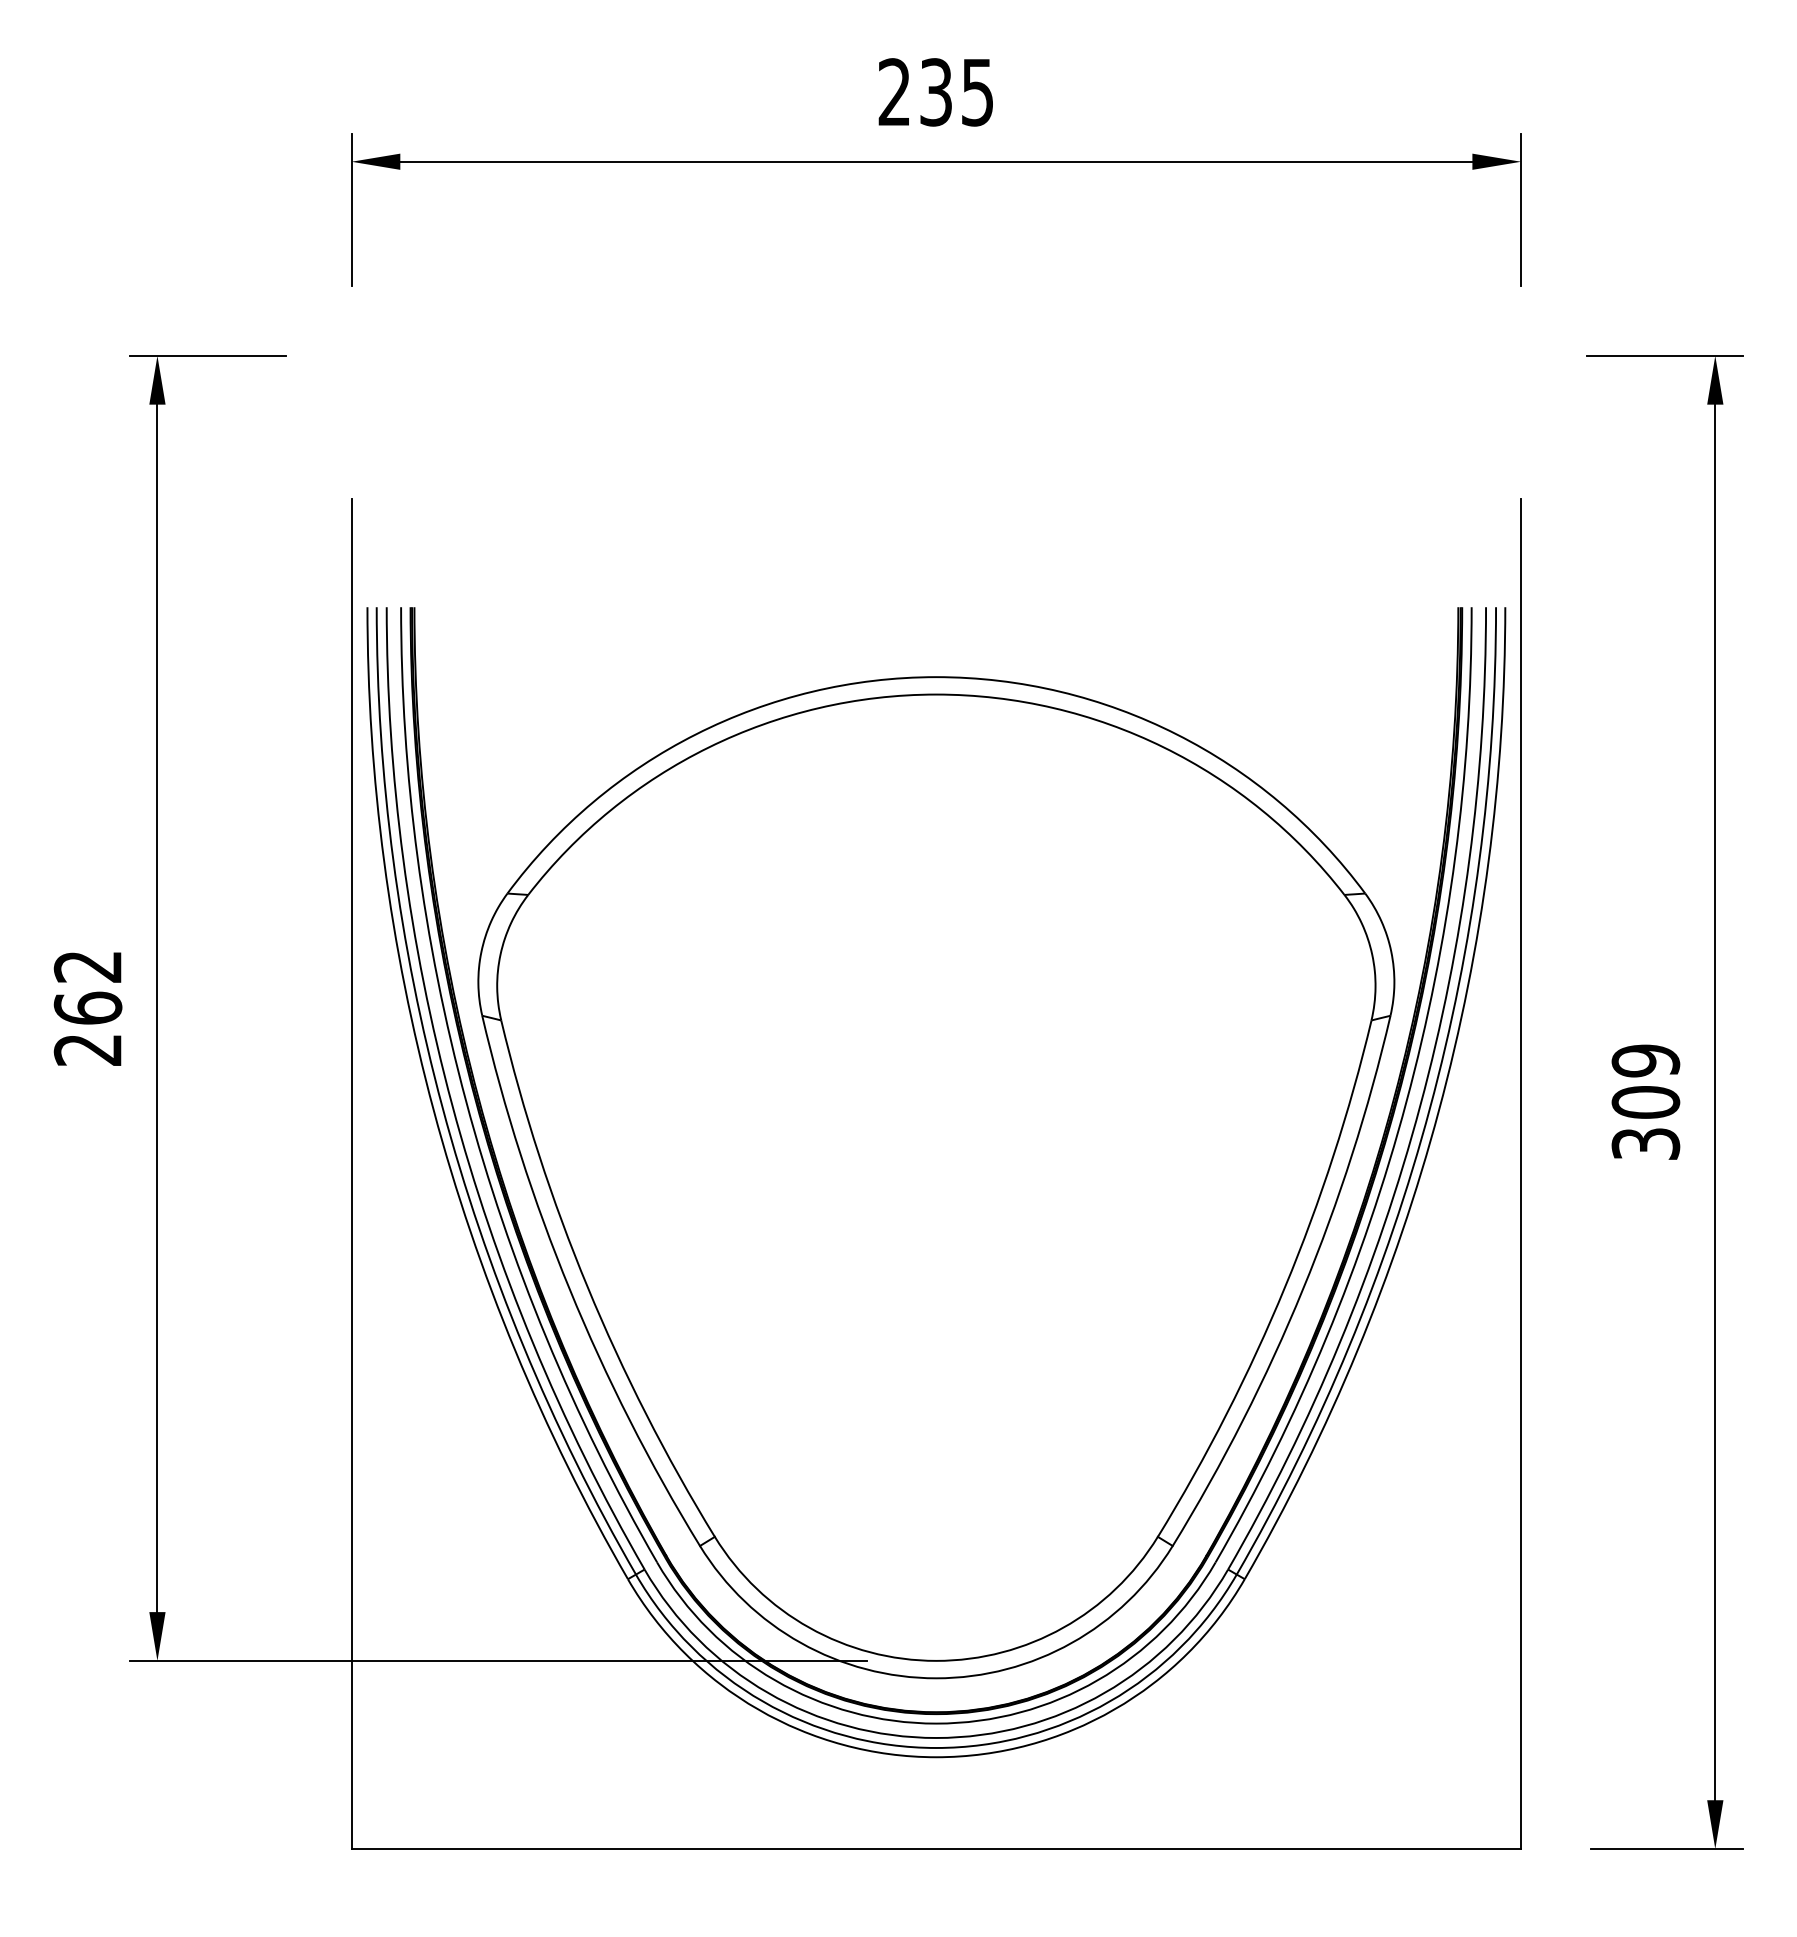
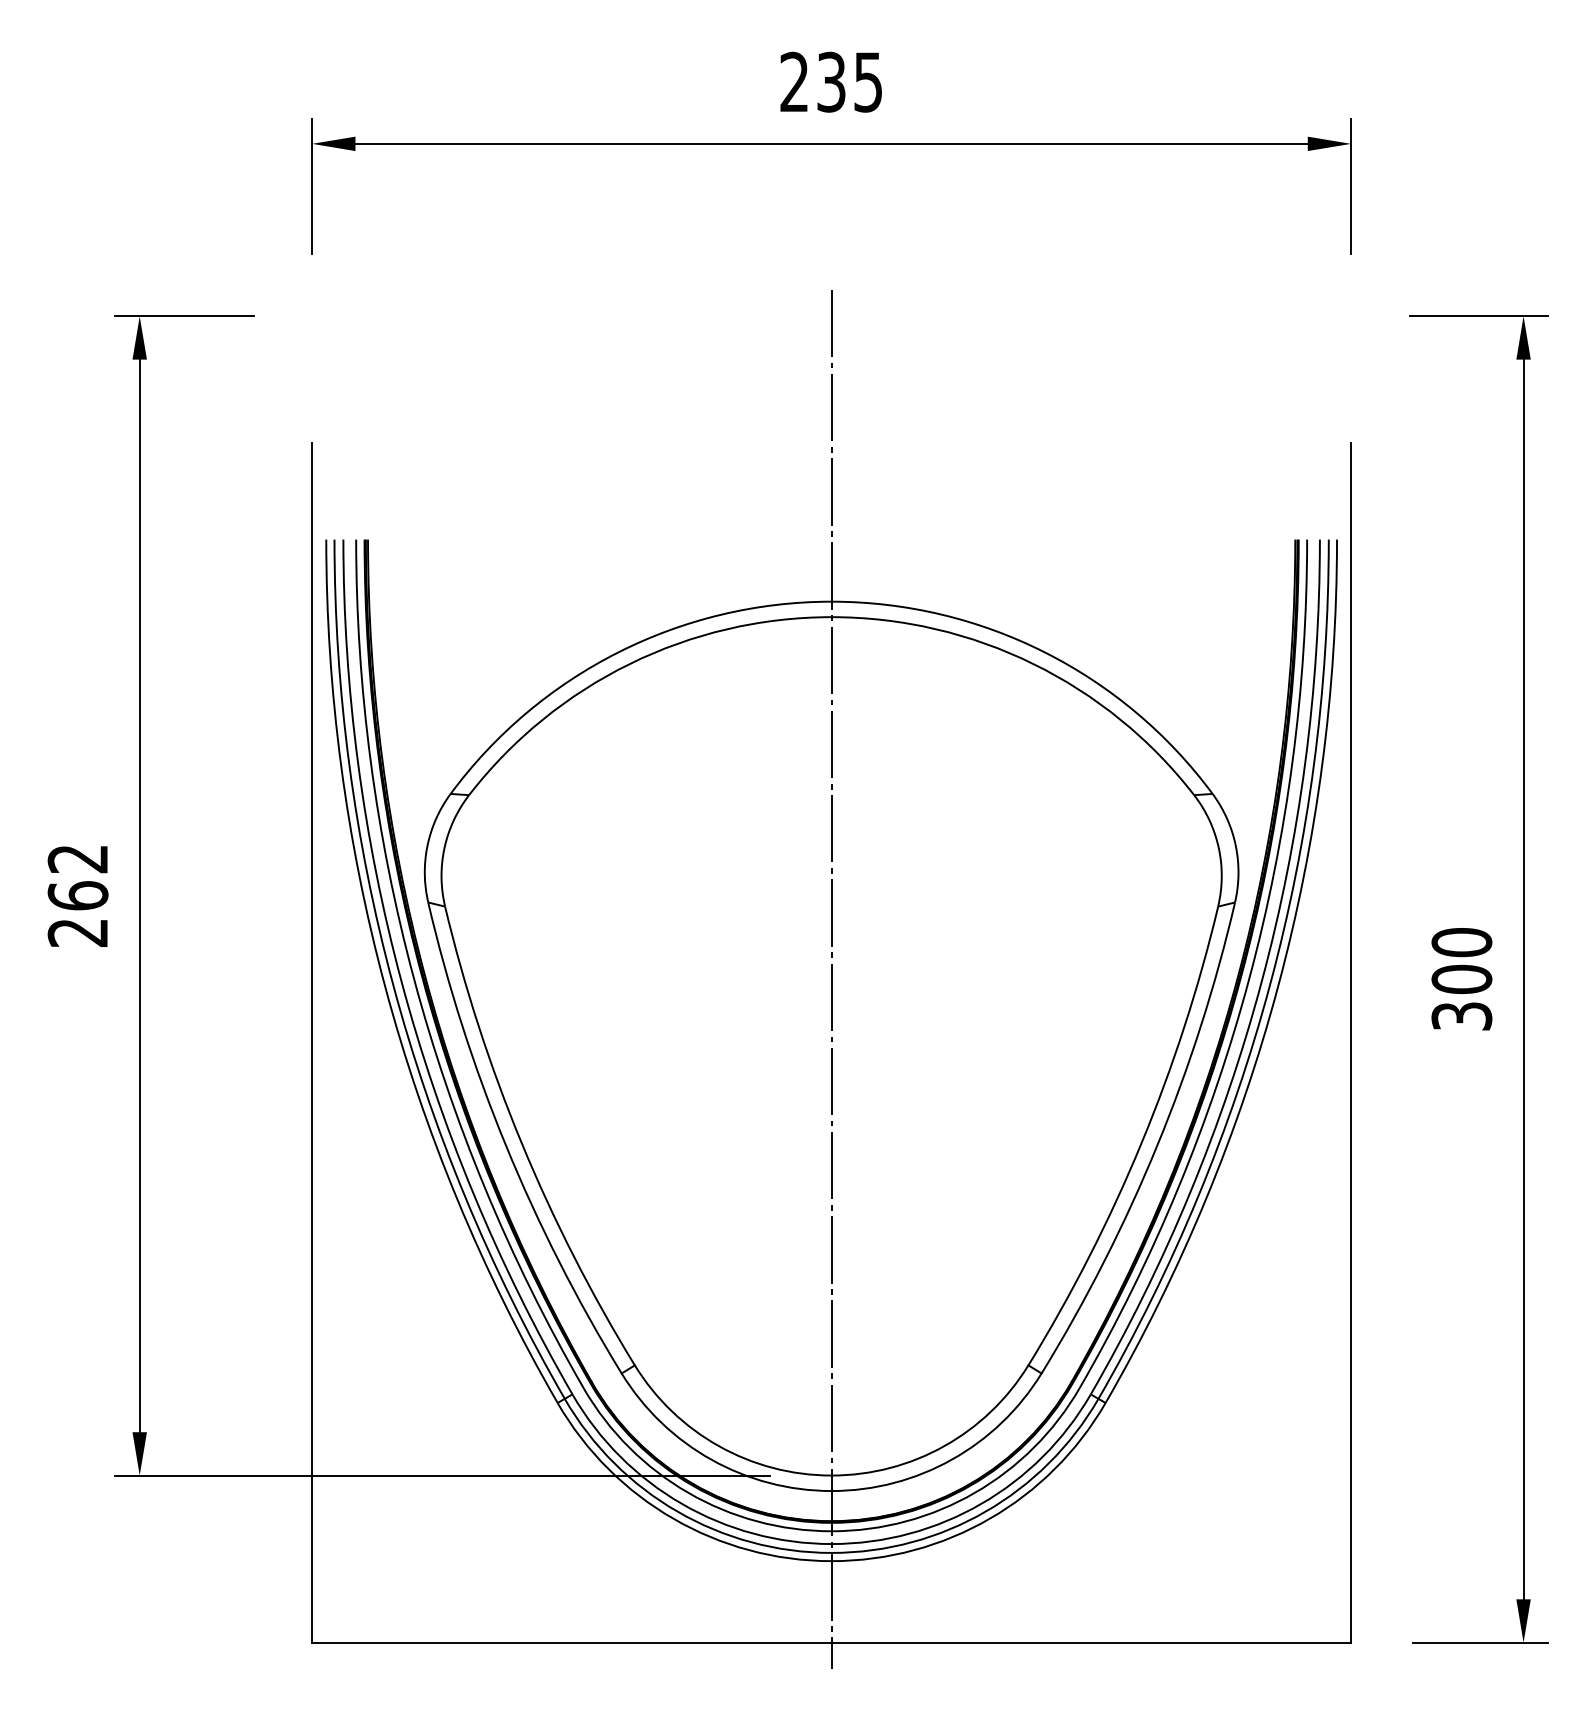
text: (1645, 1060) -> (1461, 942), 309 -> 300
line: (936, 1102) -> (831, 979), added

